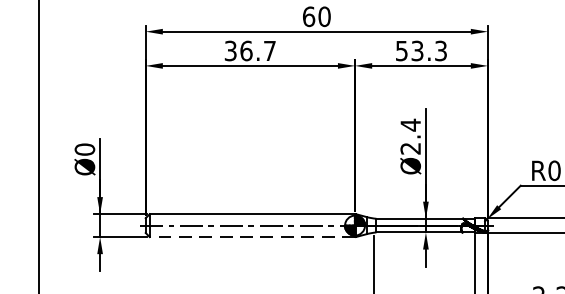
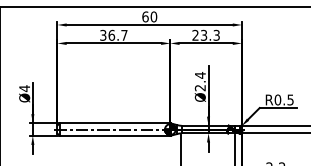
text: (401, 49) -> (195, 34), 53.3 -> 23.3
text: (84, 149) -> (24, 88), Ø0 -> Ø4
line: (251, 236) -> (114, 135), dashed -> solid

